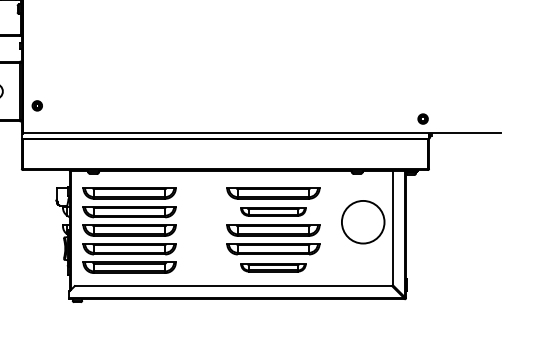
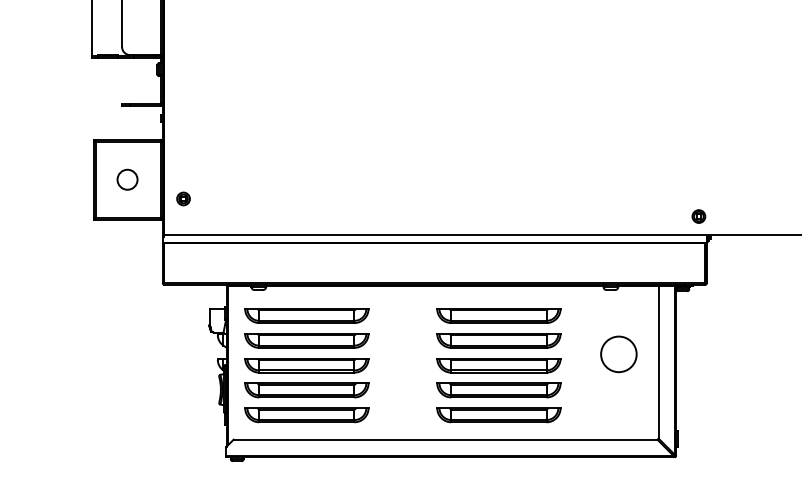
part: (273, 211) -> (498, 340), size x1.43
circle: (362, 222) -> (618, 354), size x0.62
part: (273, 267) -> (498, 415), size x1.43

